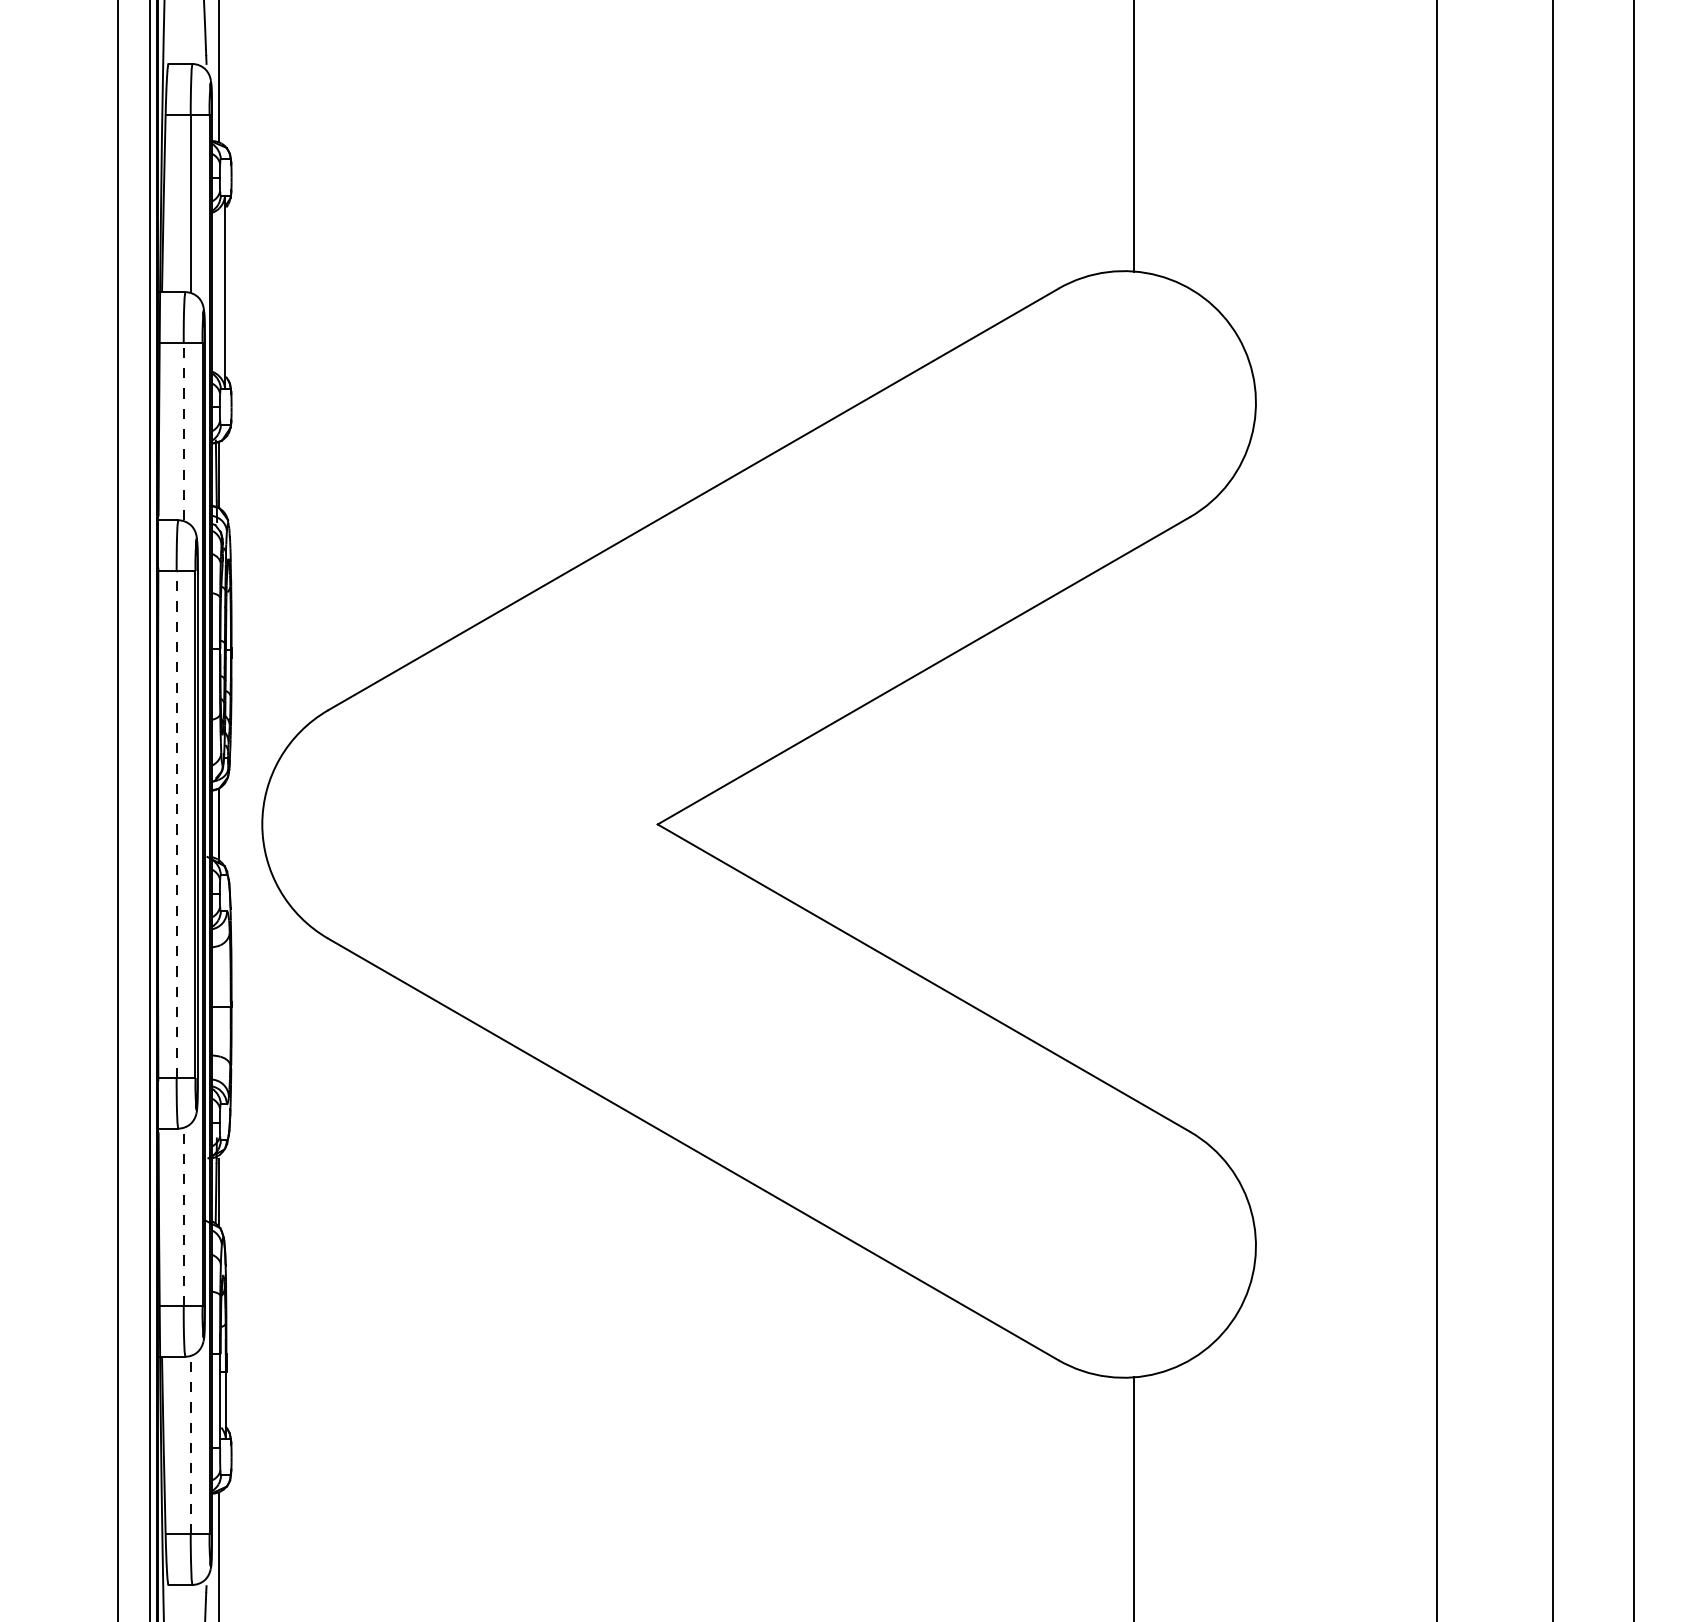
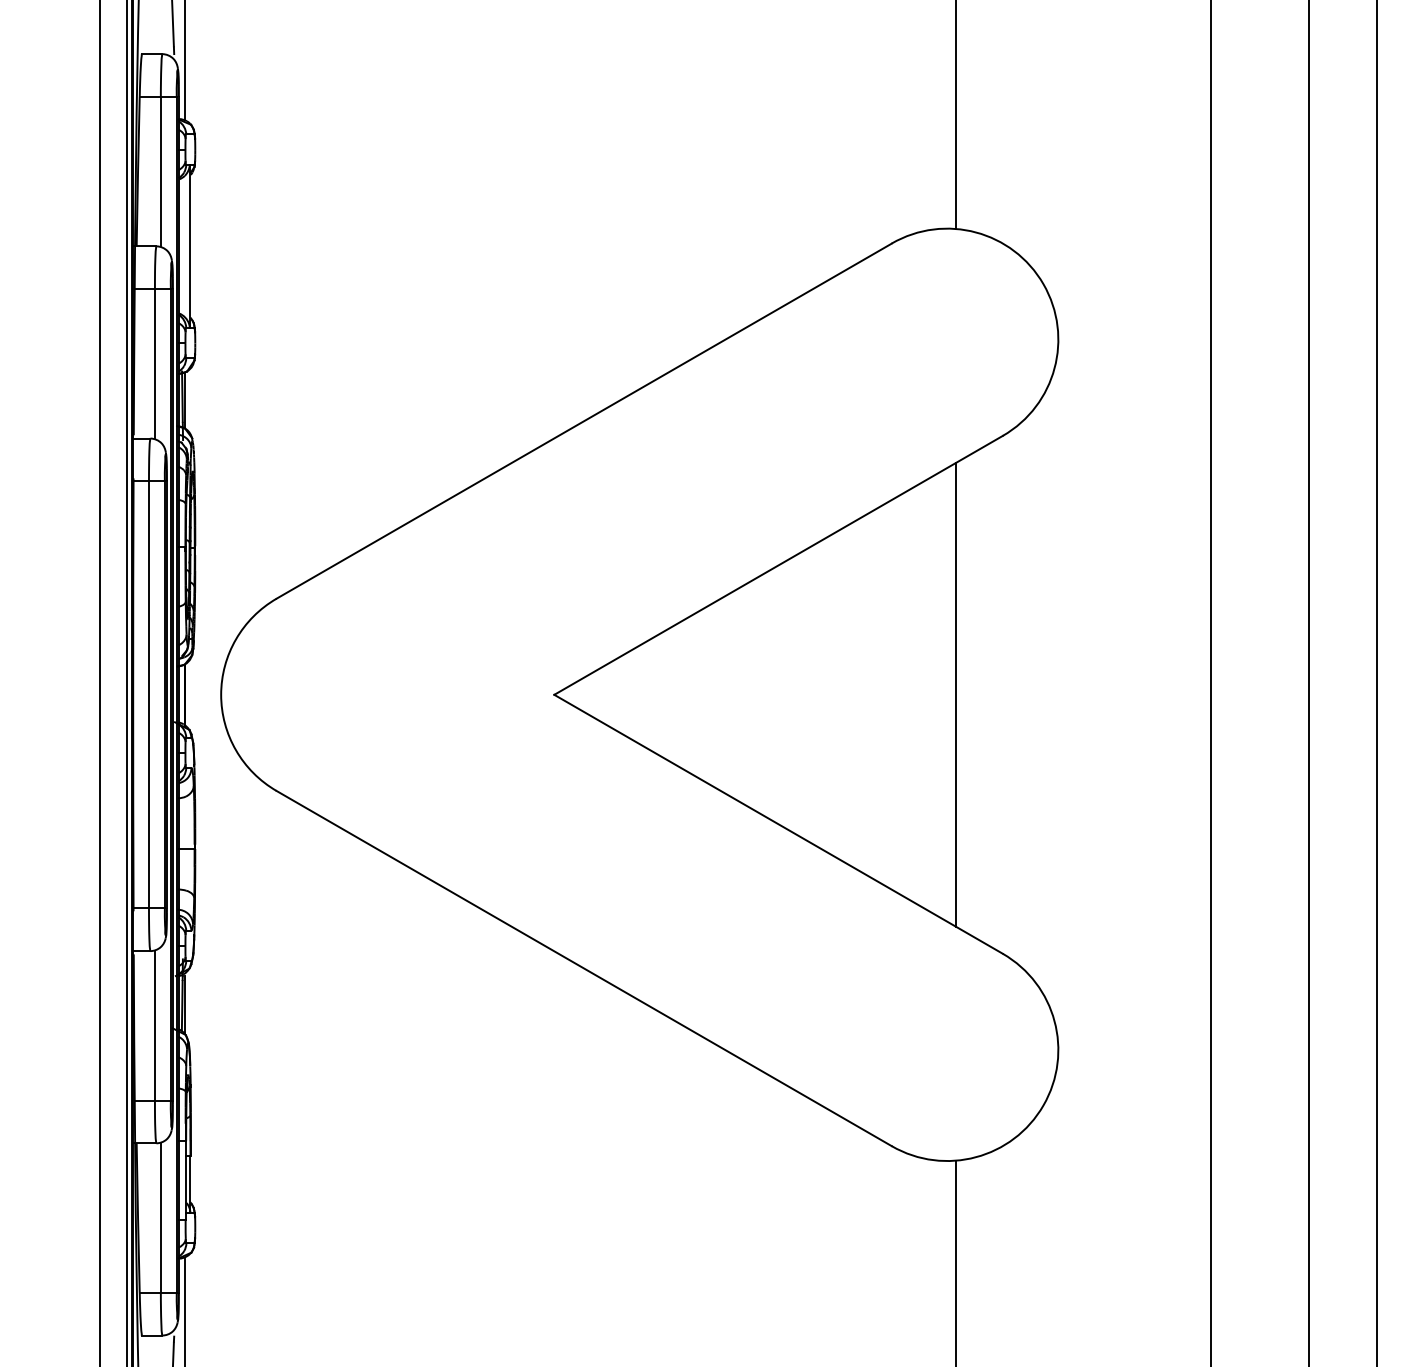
line: (183, 431) -> (154, 363), dashed -> solid
line: (176, 824) -> (148, 694), dashed -> solid
line: (1133, 824) -> (955, 694), added
line: (183, 1216) -> (154, 1025), dashed -> solid
line: (190, 1445) -> (160, 1218), dashed -> solid

